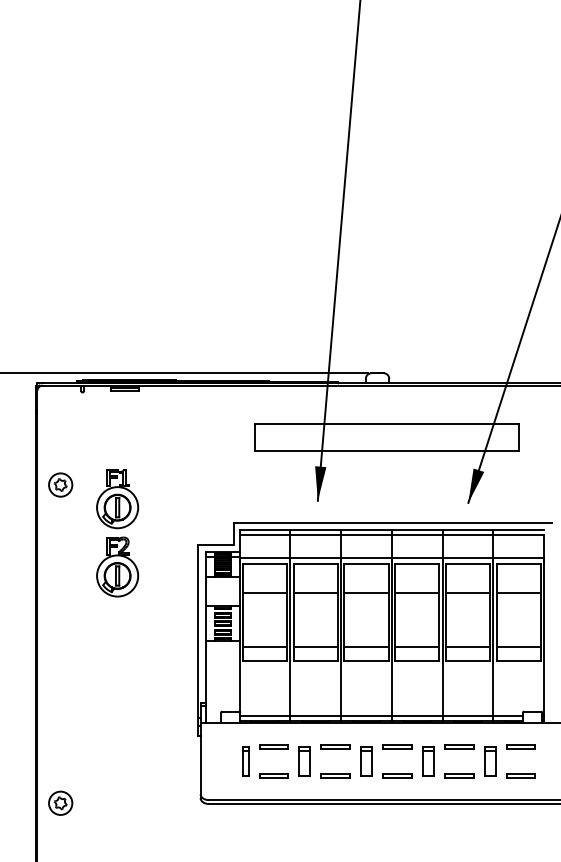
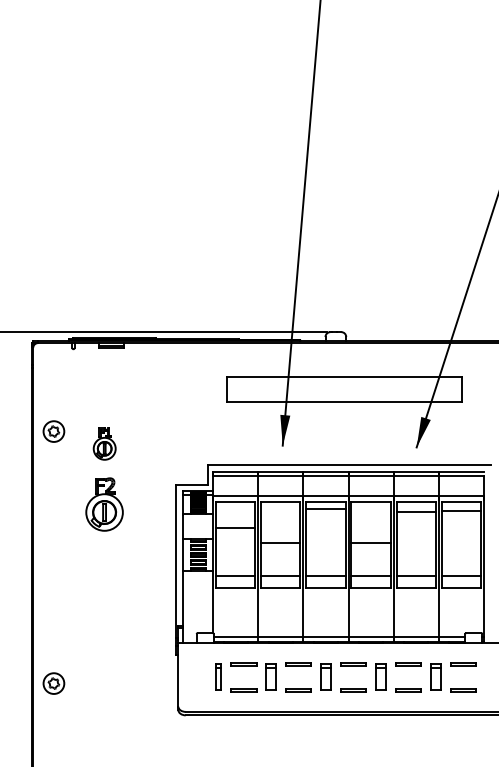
part: (117, 499) -> (104, 444), size x0.6
line: (315, 593) -> (280, 543), moved
line: (366, 593) -> (326, 509), moved
line: (417, 593) -> (371, 543), moved
line: (467, 593) -> (415, 512), moved
line: (518, 593) -> (461, 511), moved
part: (60, 802) -> (53, 682), moved

